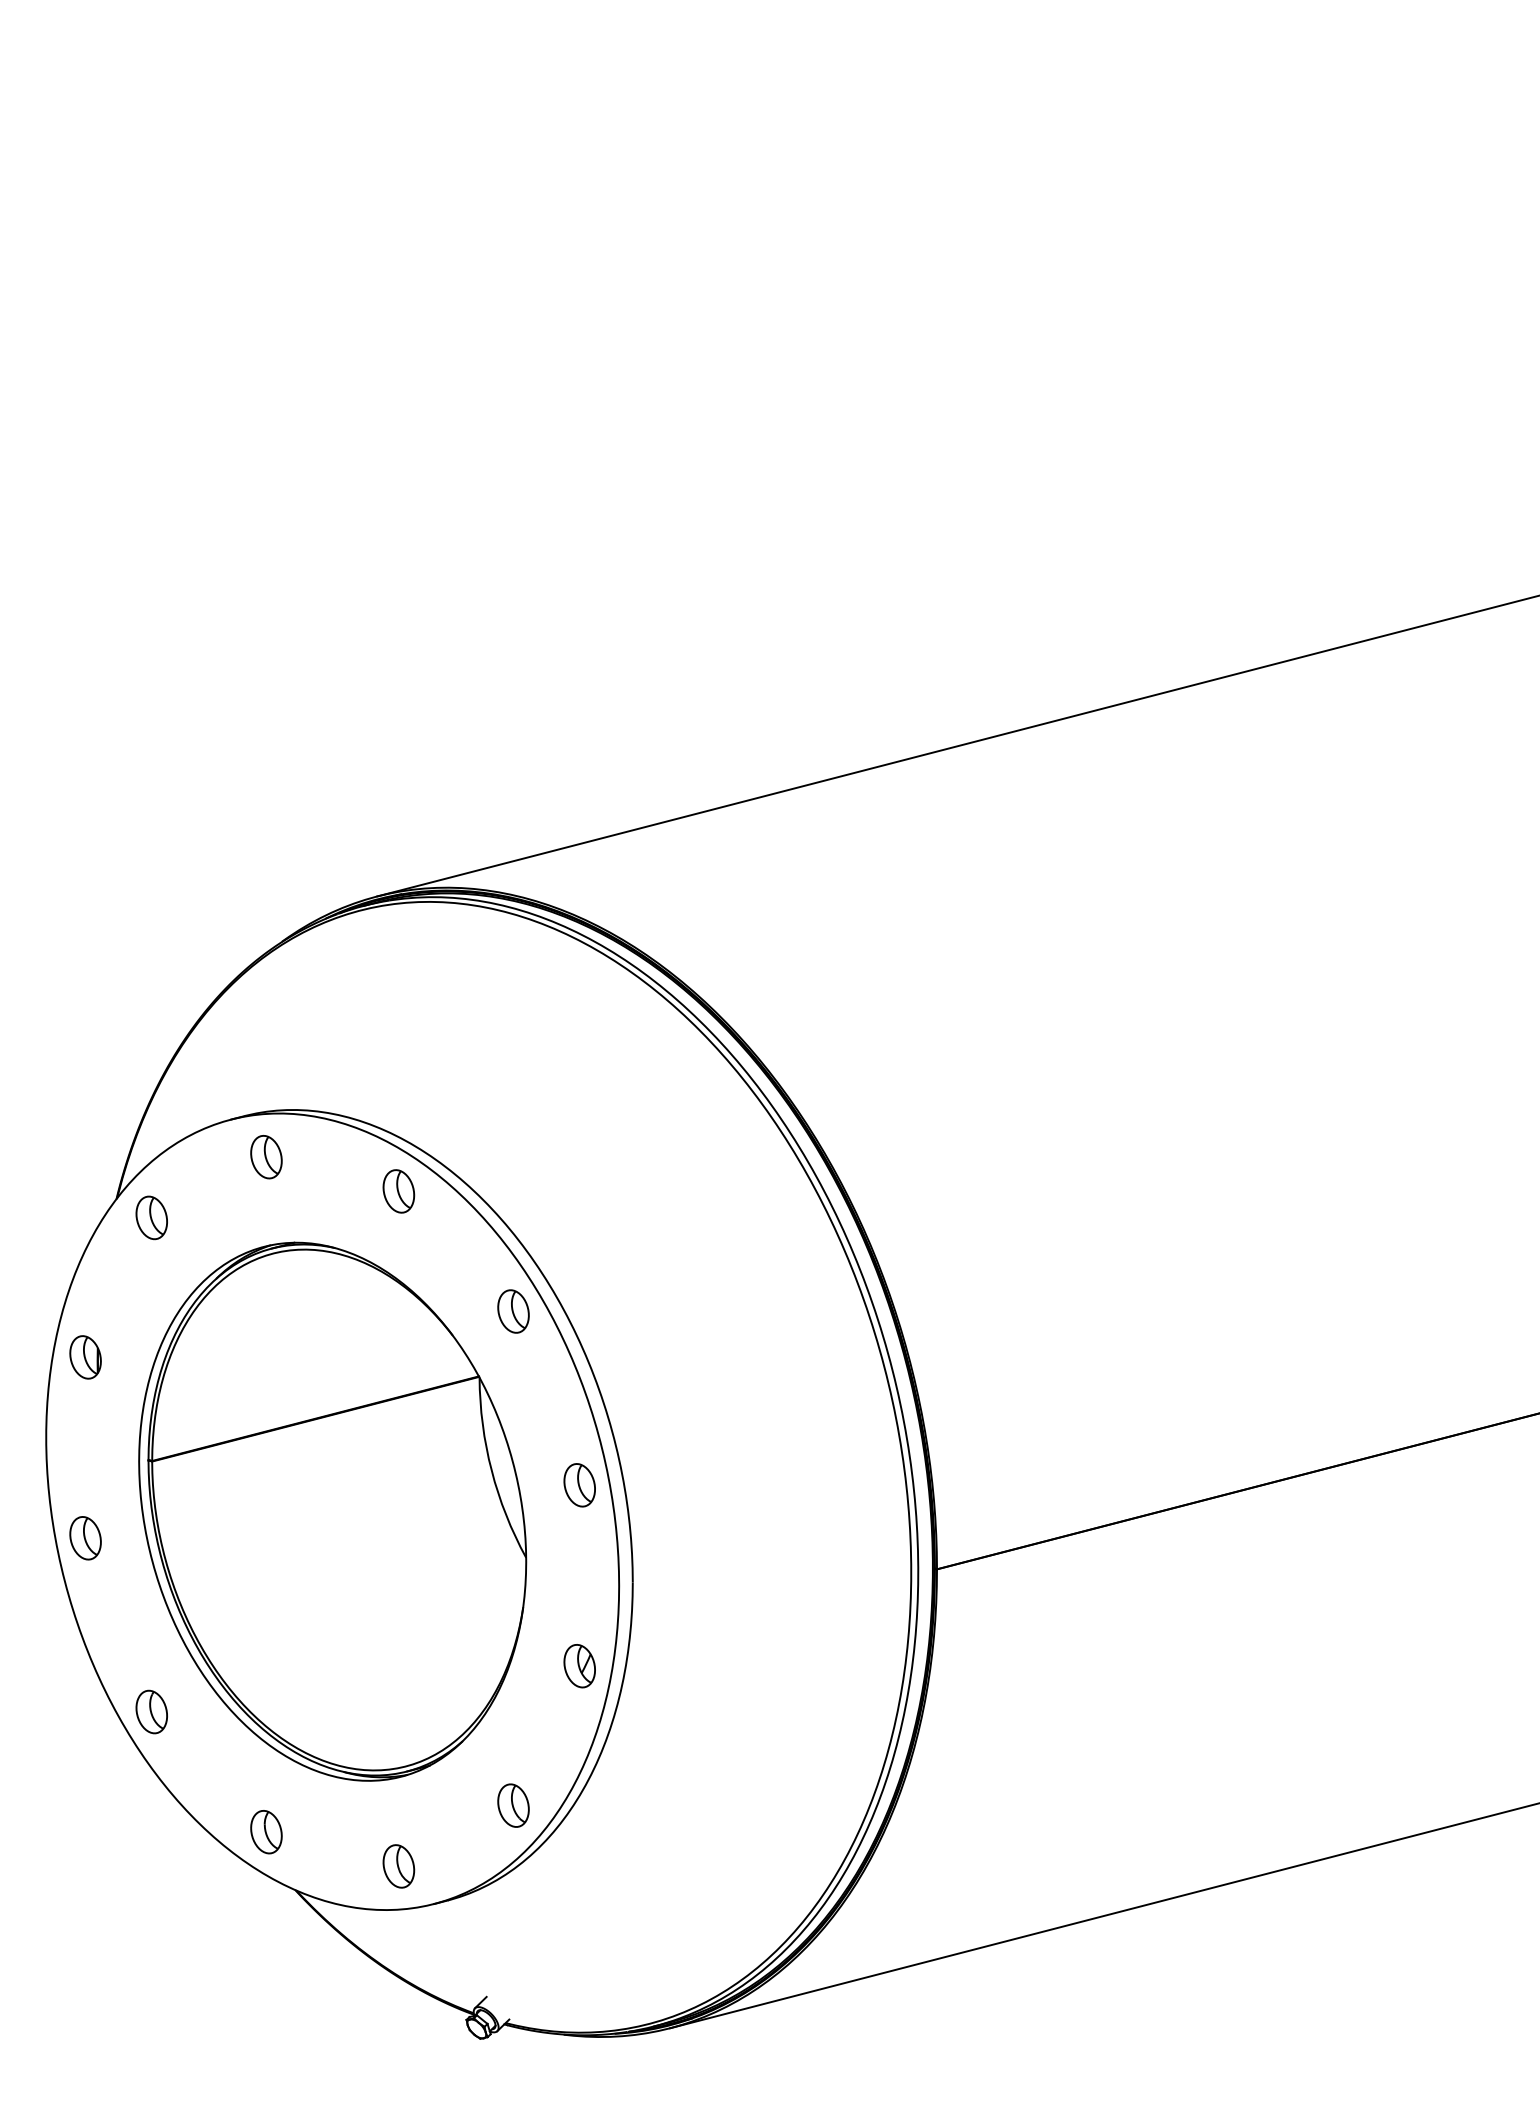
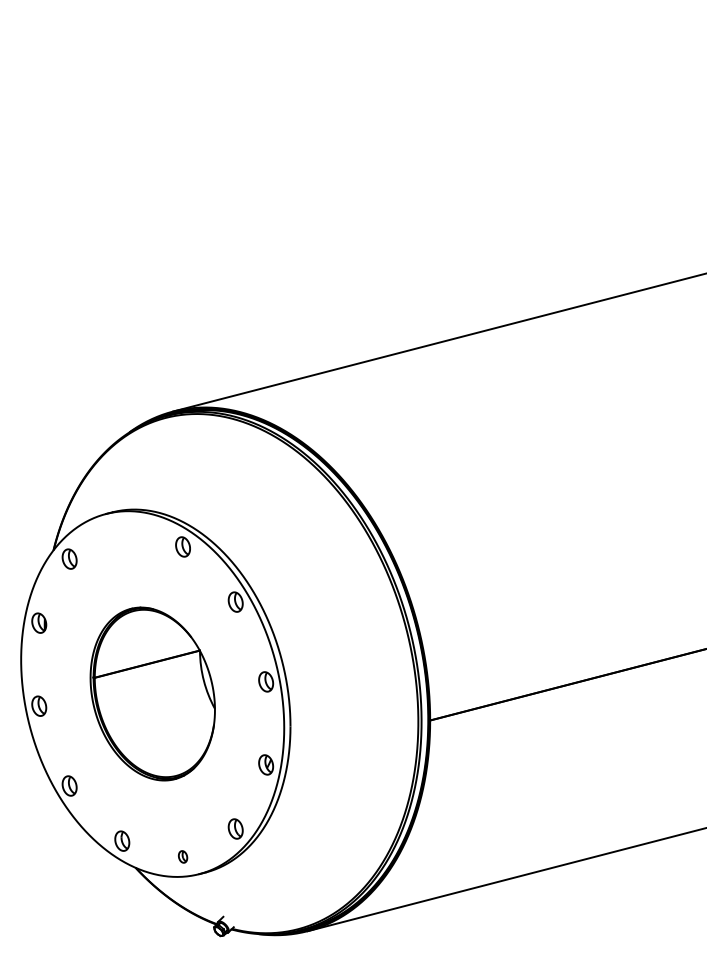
part: (266, 1155) -> (122, 530), removed
part: (332, 1510) -> (152, 693), size x0.7
part: (397, 1865) -> (182, 856), size x0.6

